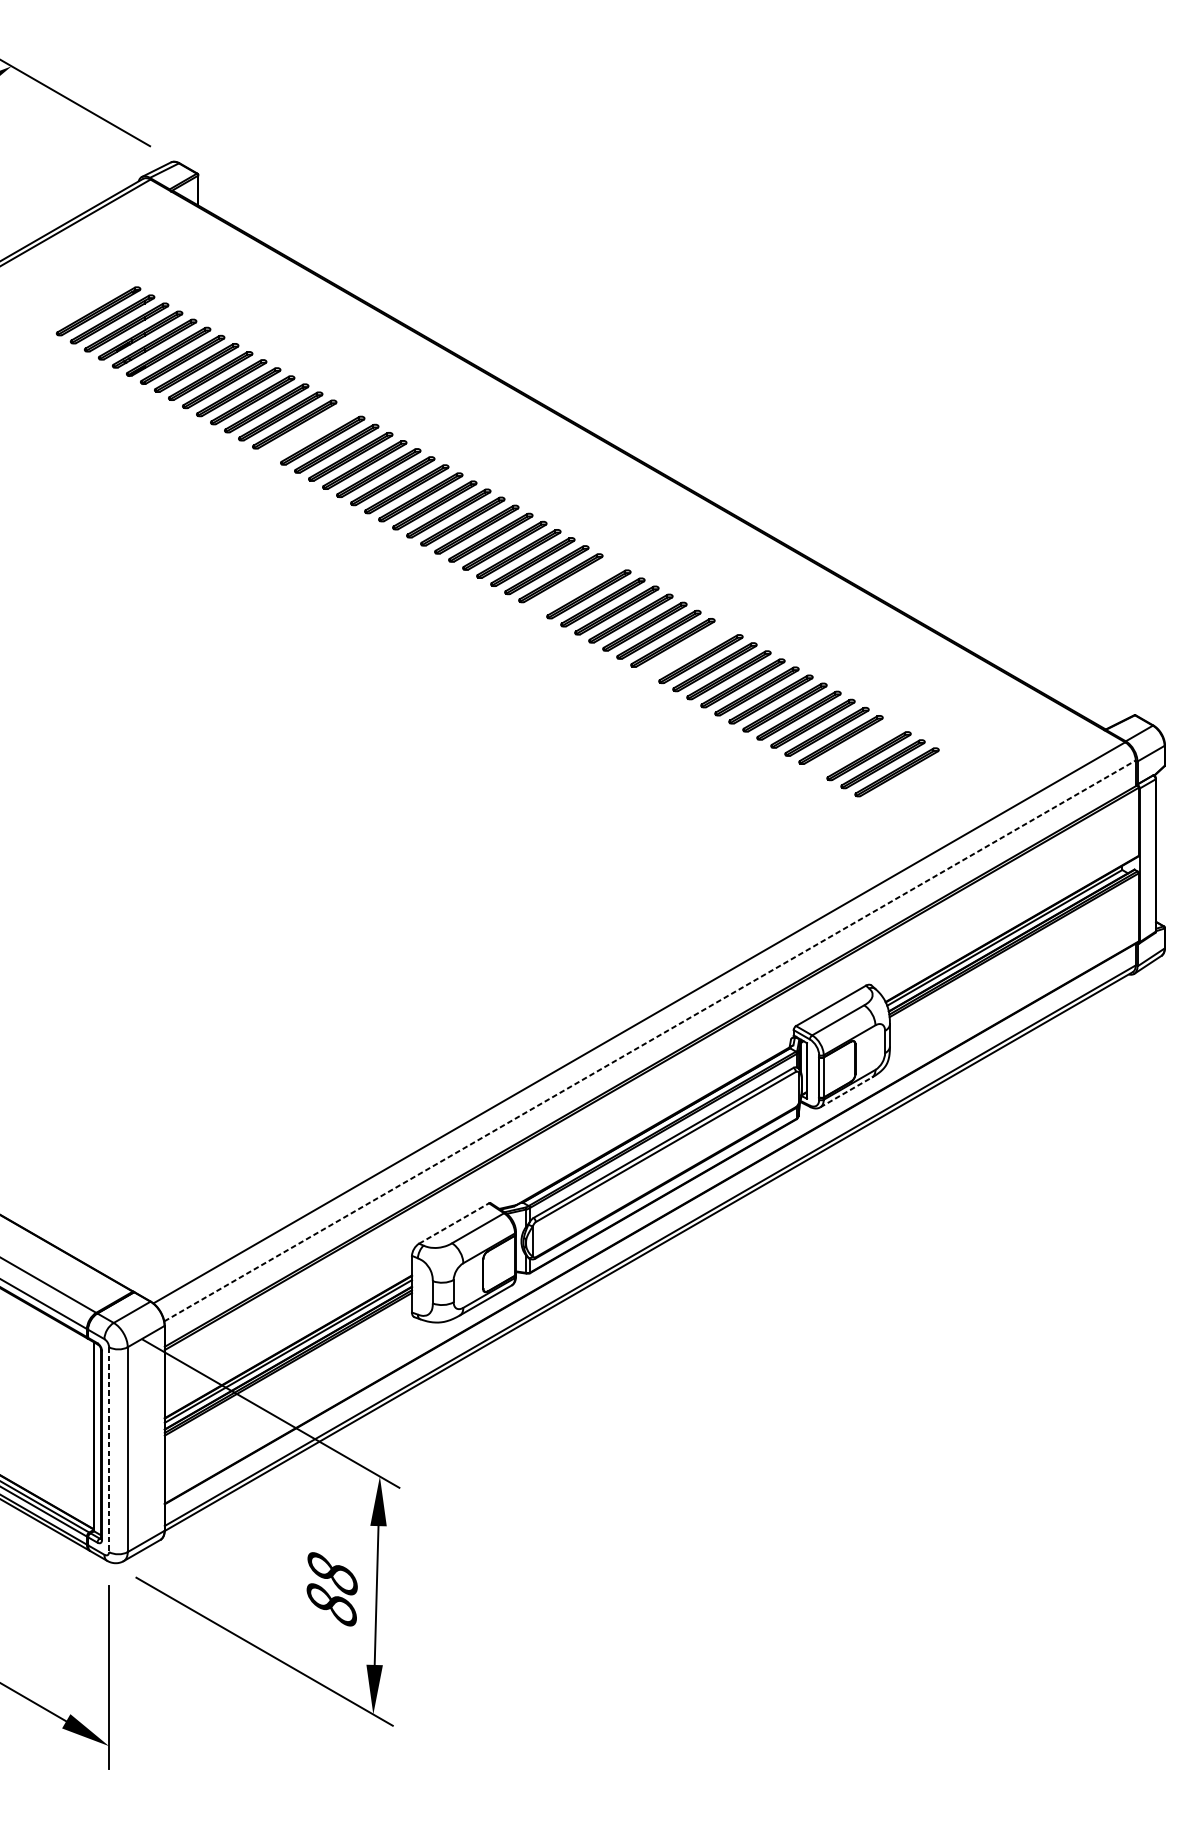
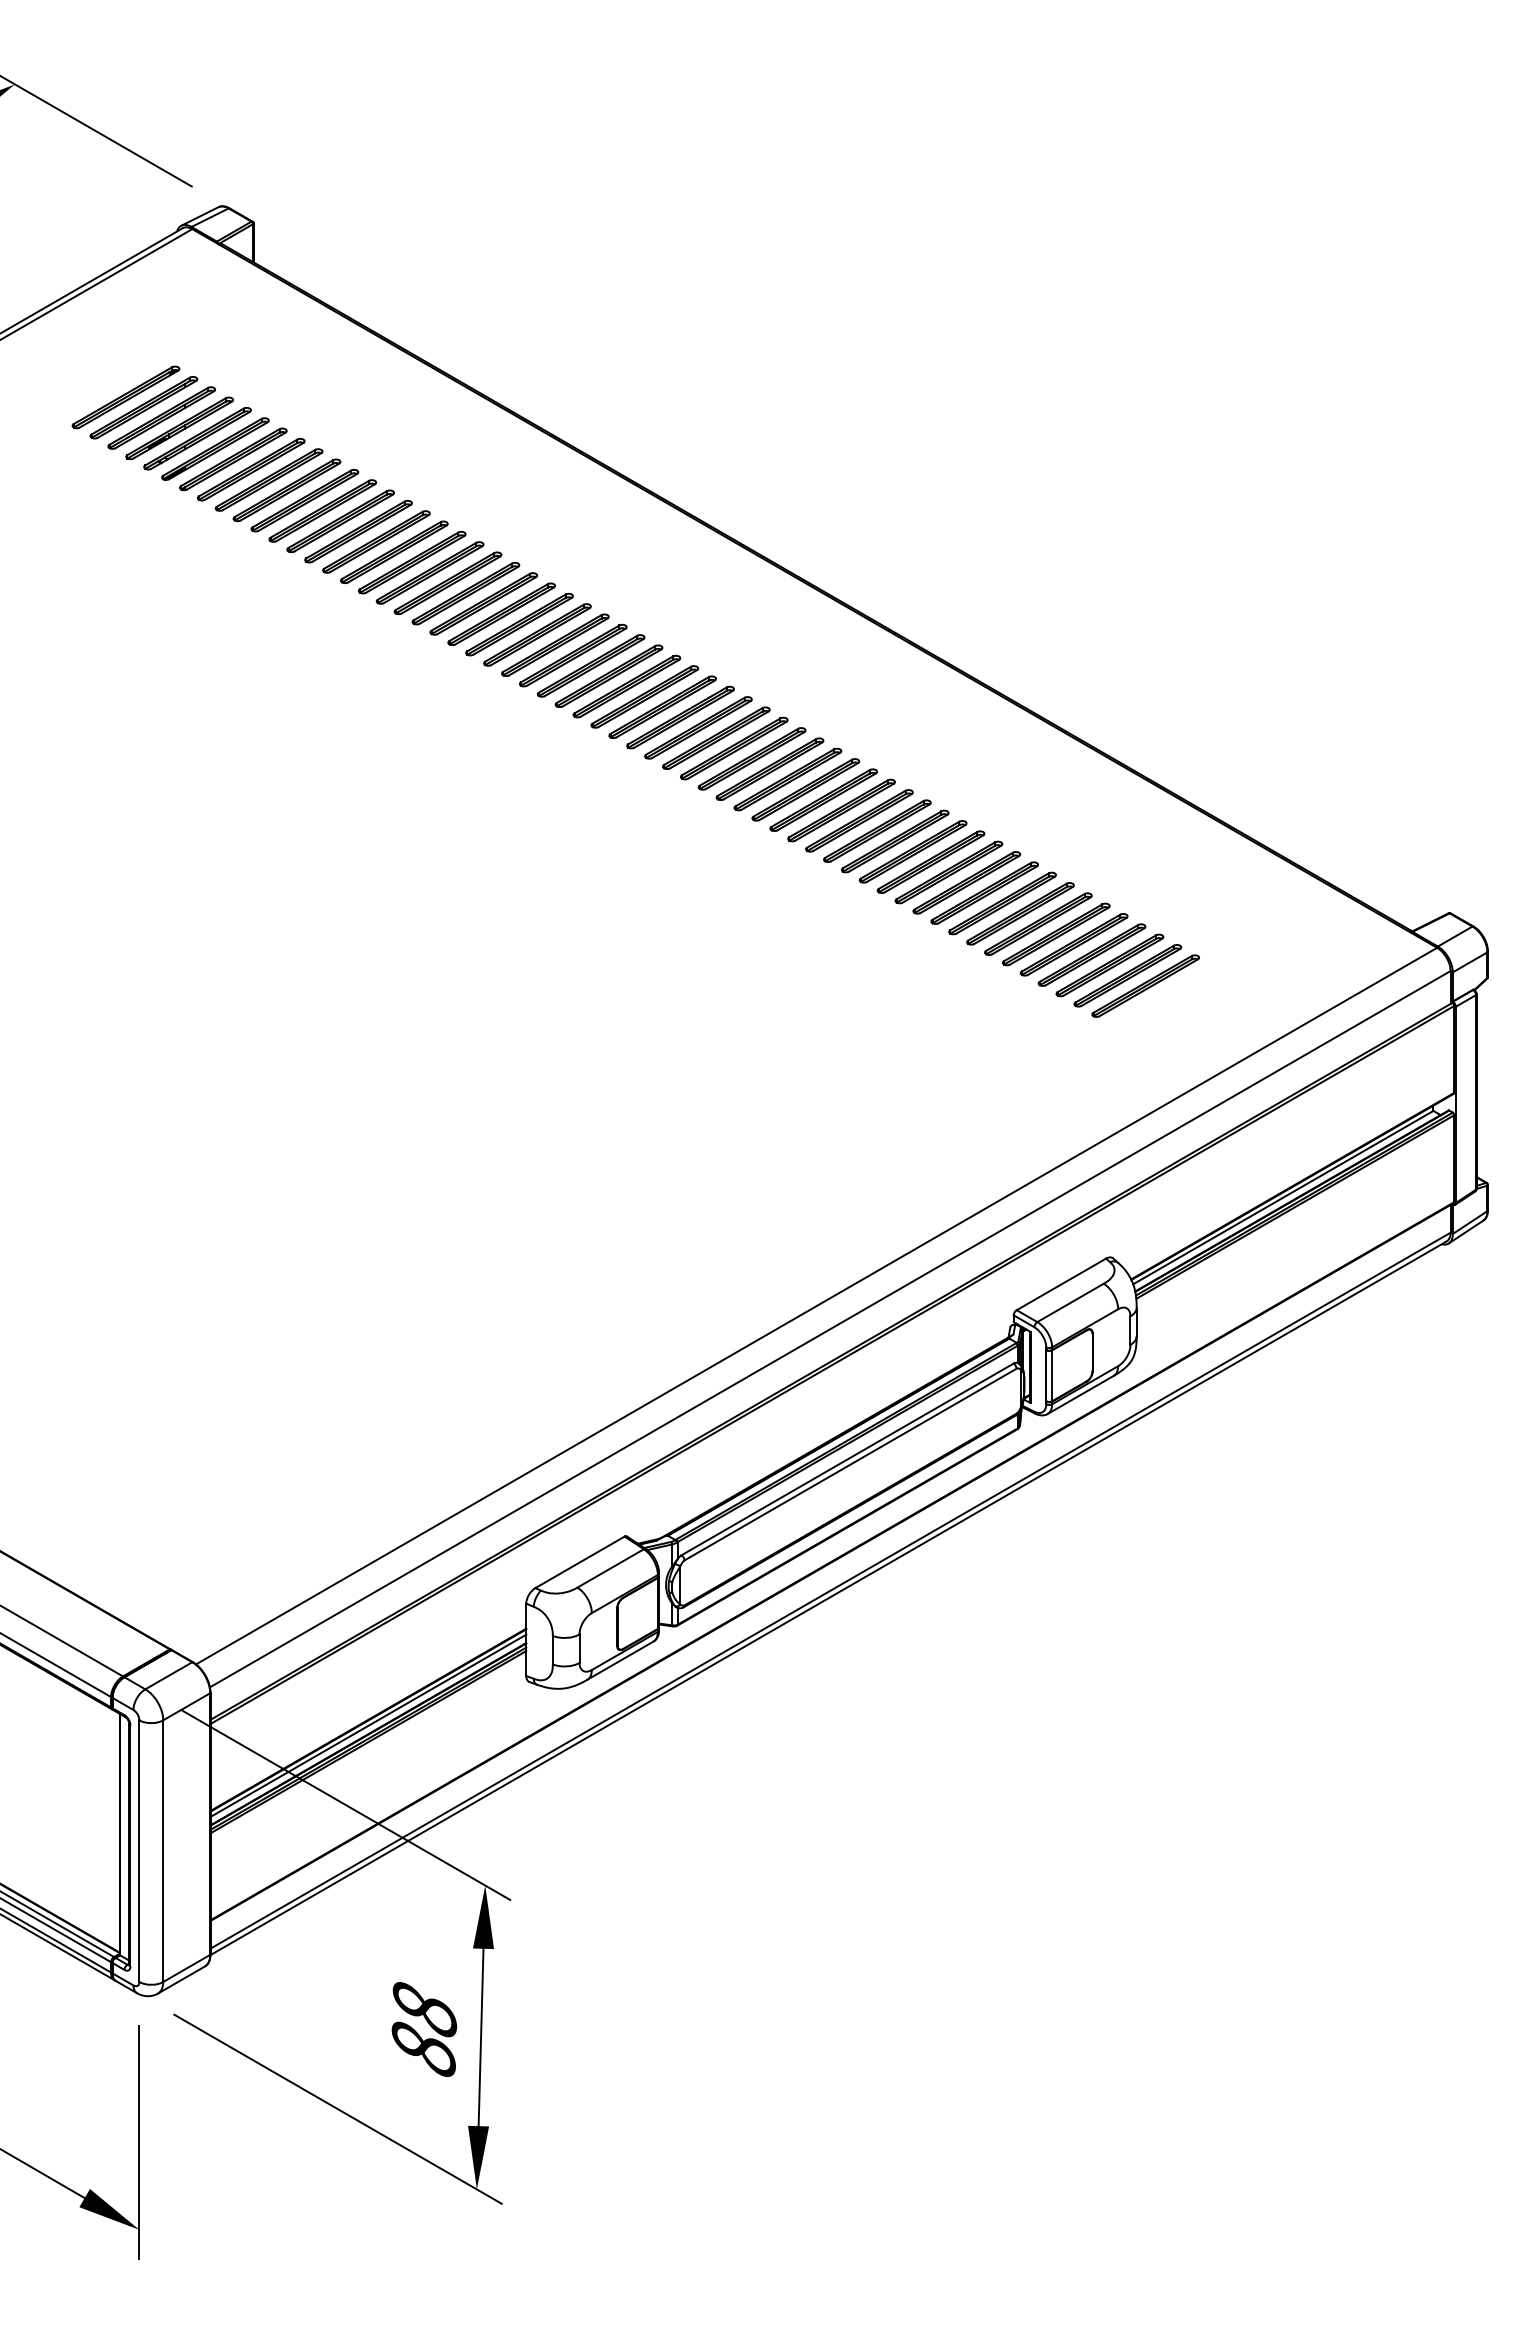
part: (308, 432) -> (394, 551), added
part: (575, 586) -> (734, 748), added
part: (687, 650) -> (877, 830), added
part: (854, 747) -> (1091, 954), added
line: (650, 1040) -> (830, 1328), dashed -> solid
line: (846, 1092) -> (1081, 1394), dashed -> solid
line: (454, 1223) -> (580, 1562), dashed -> solid
line: (109, 1449) -> (139, 1851), dashed -> solid

